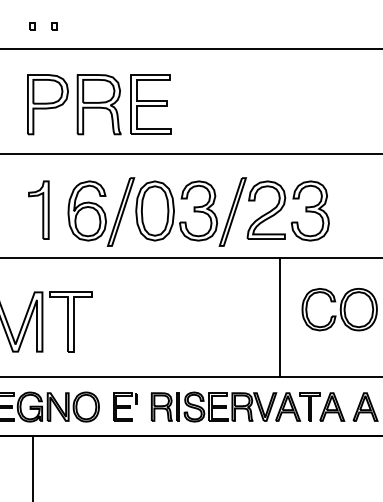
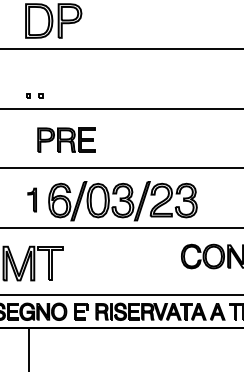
part: (99, 103) -> (66, 139), size x0.7
part: (37, 209) -> (31, 199), size x0.7
line: (280, 316) -> (169, 260), removed

